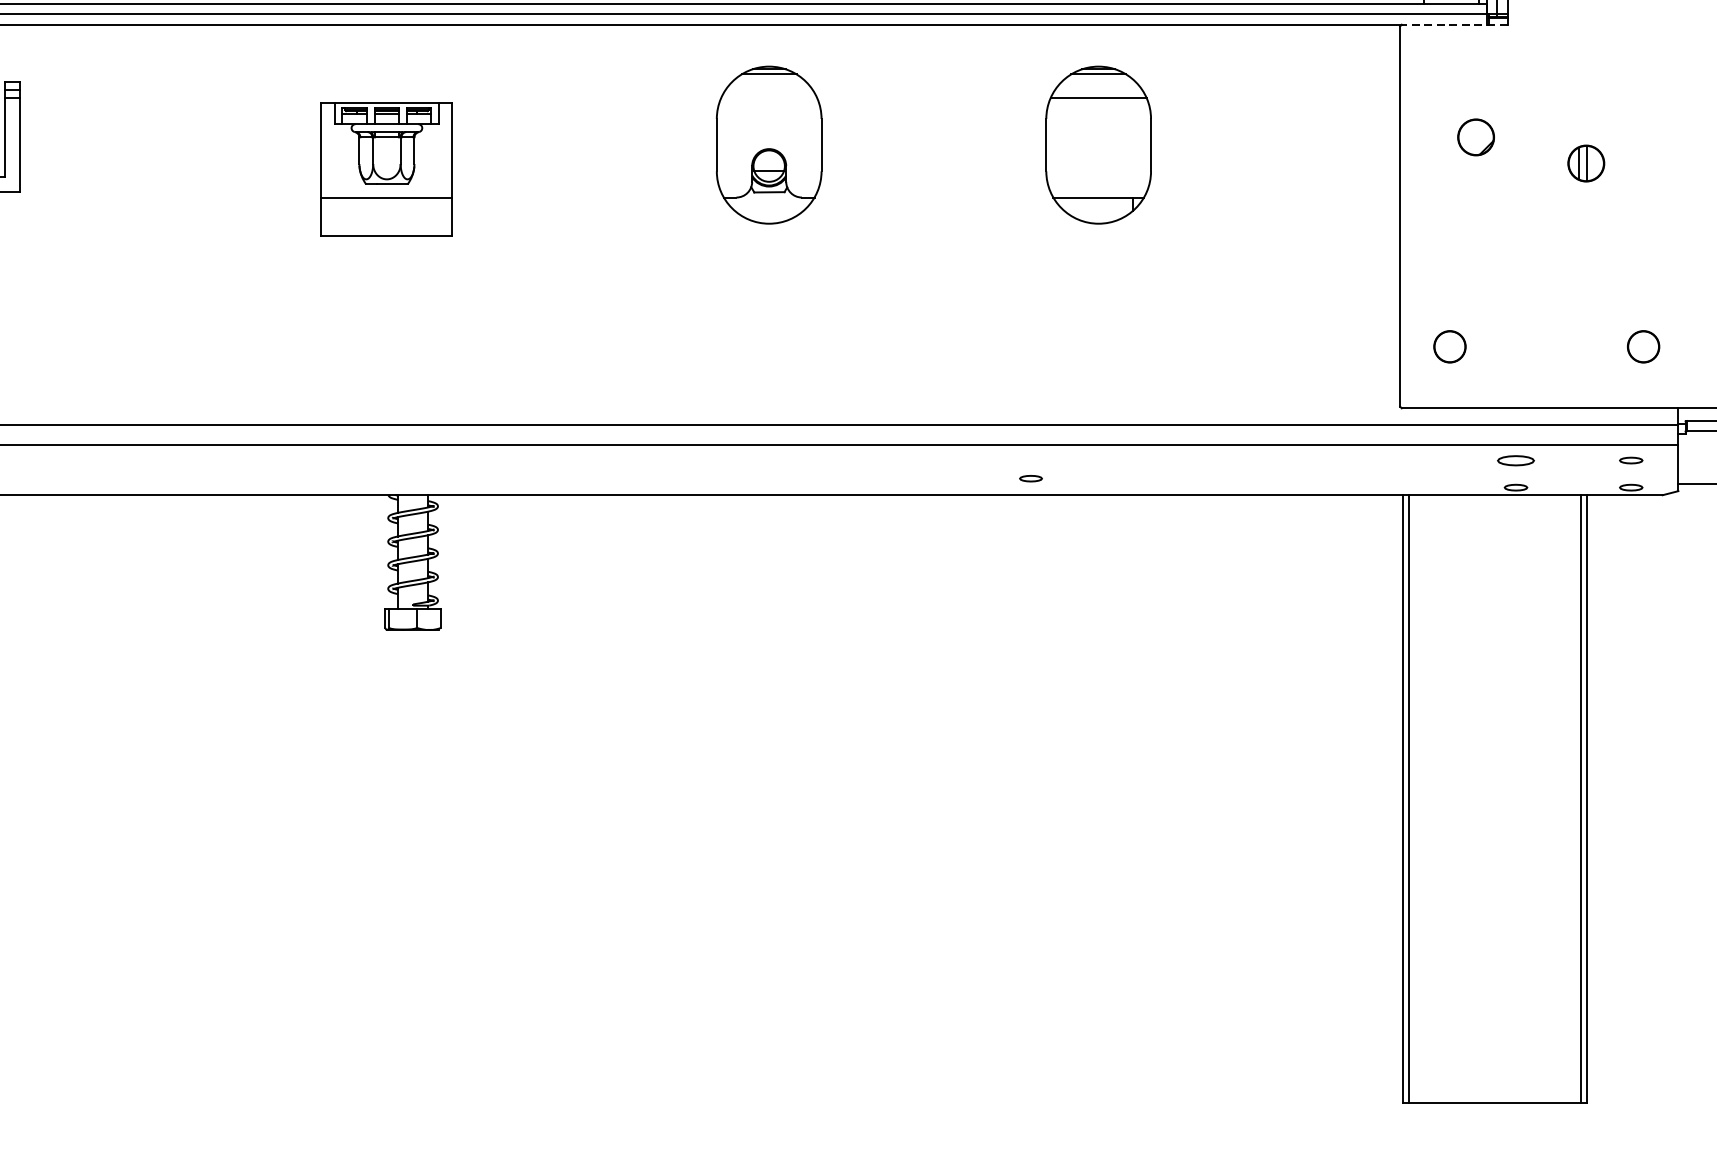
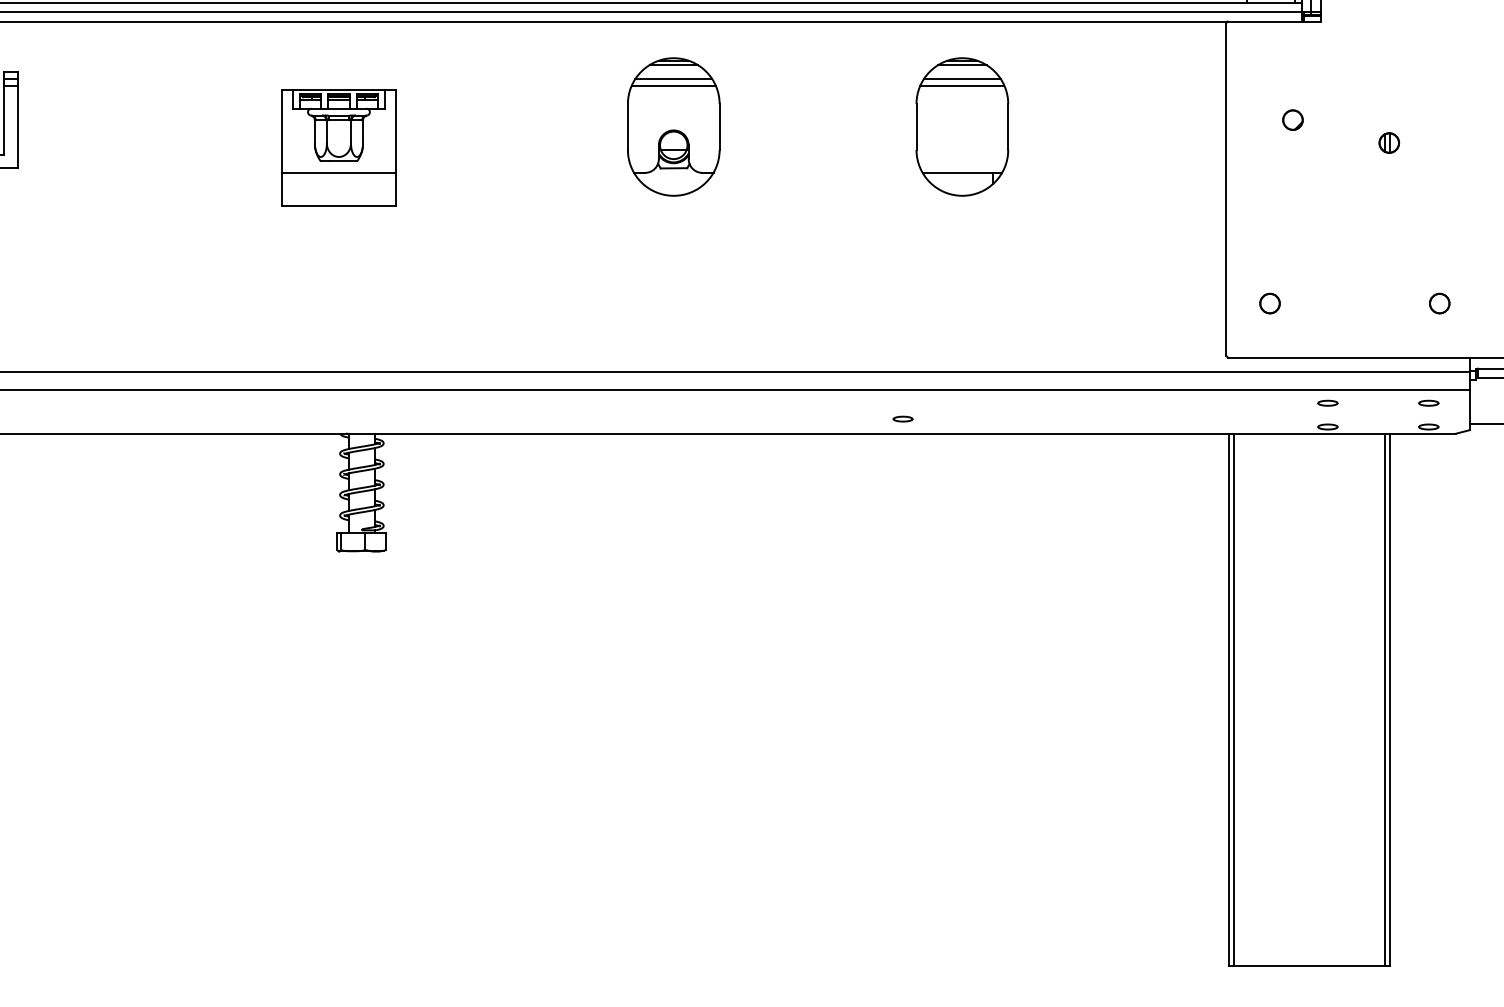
line: (1453, 24) -> (1273, 21), dashed -> solid
line: (768, 89) -> (673, 78), added
line: (1098, 89) -> (962, 78), added
line: (768, 97) -> (673, 85), added
circle: (1475, 136) -> (1292, 119), size x0.62
part: (1585, 162) -> (1388, 142), size x0.62
part: (1449, 346) -> (1269, 303), size x0.71
part: (1643, 346) -> (1439, 303), size x0.71
part: (1515, 459) -> (1327, 402), size x0.62

